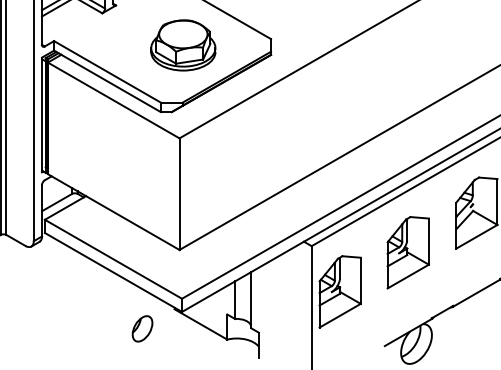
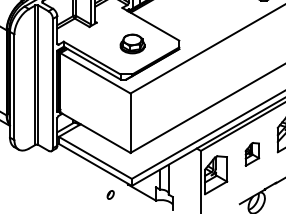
part: (183, 44) -> (132, 43), size x0.7
part: (408, 252) -> (252, 154), size x0.6
part: (141, 328) -> (110, 194), size x0.6

